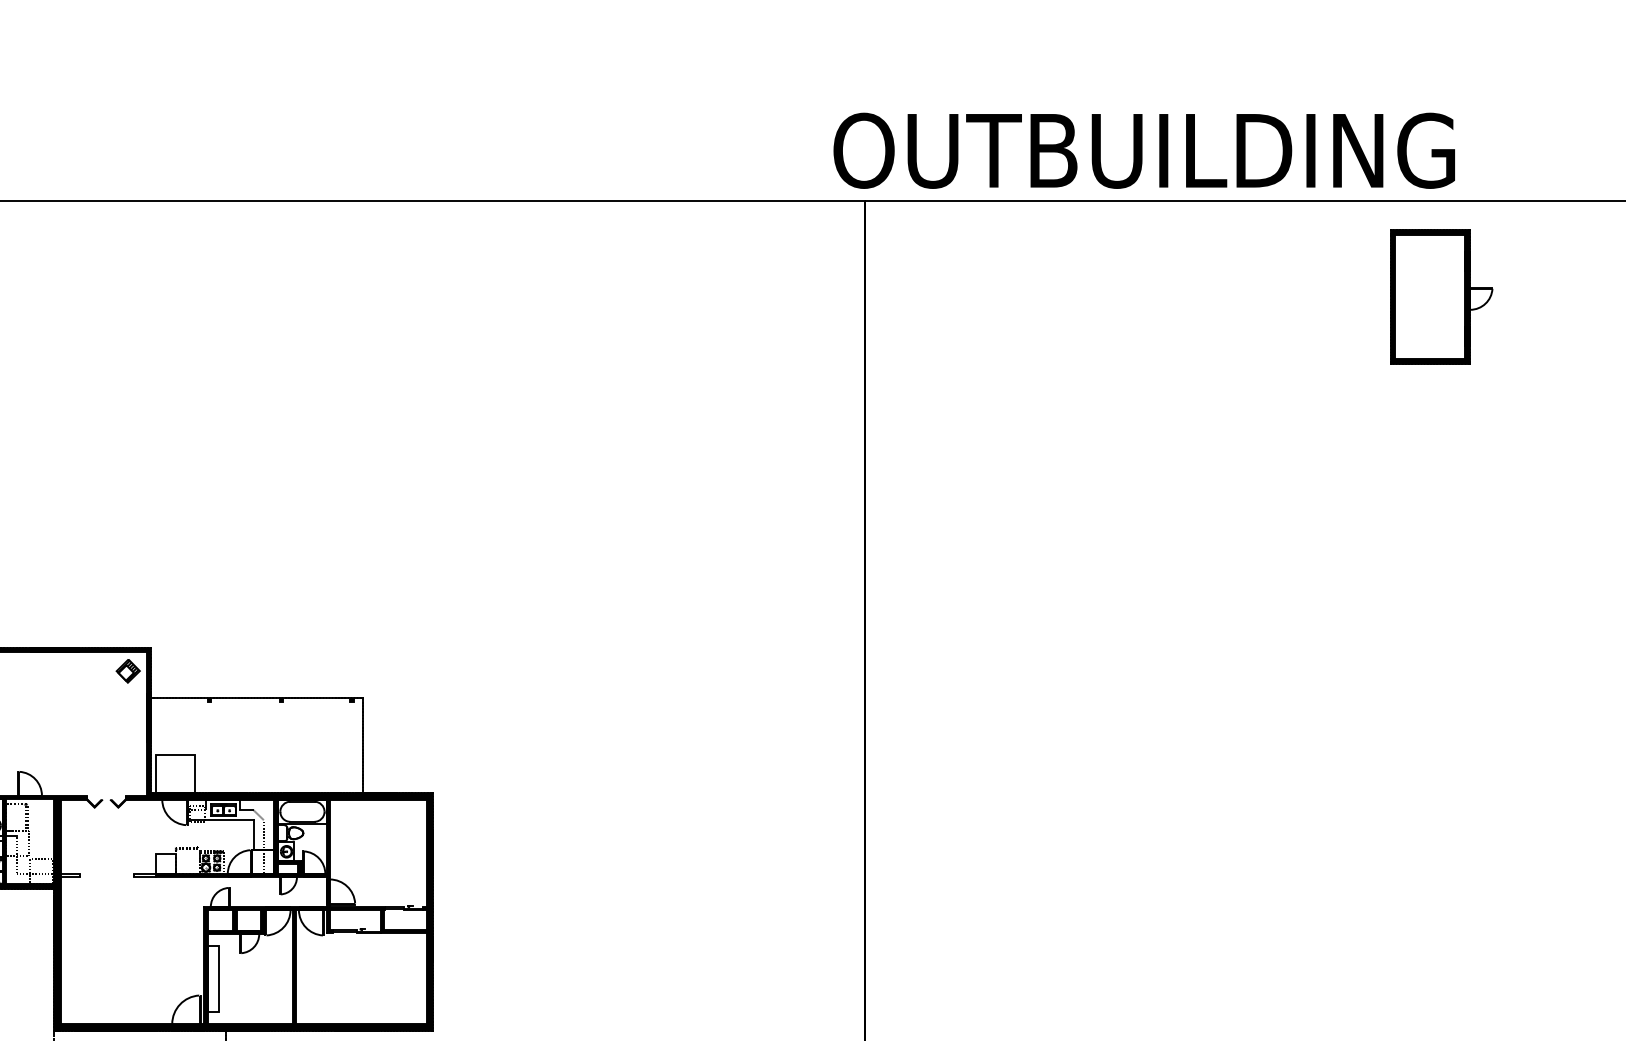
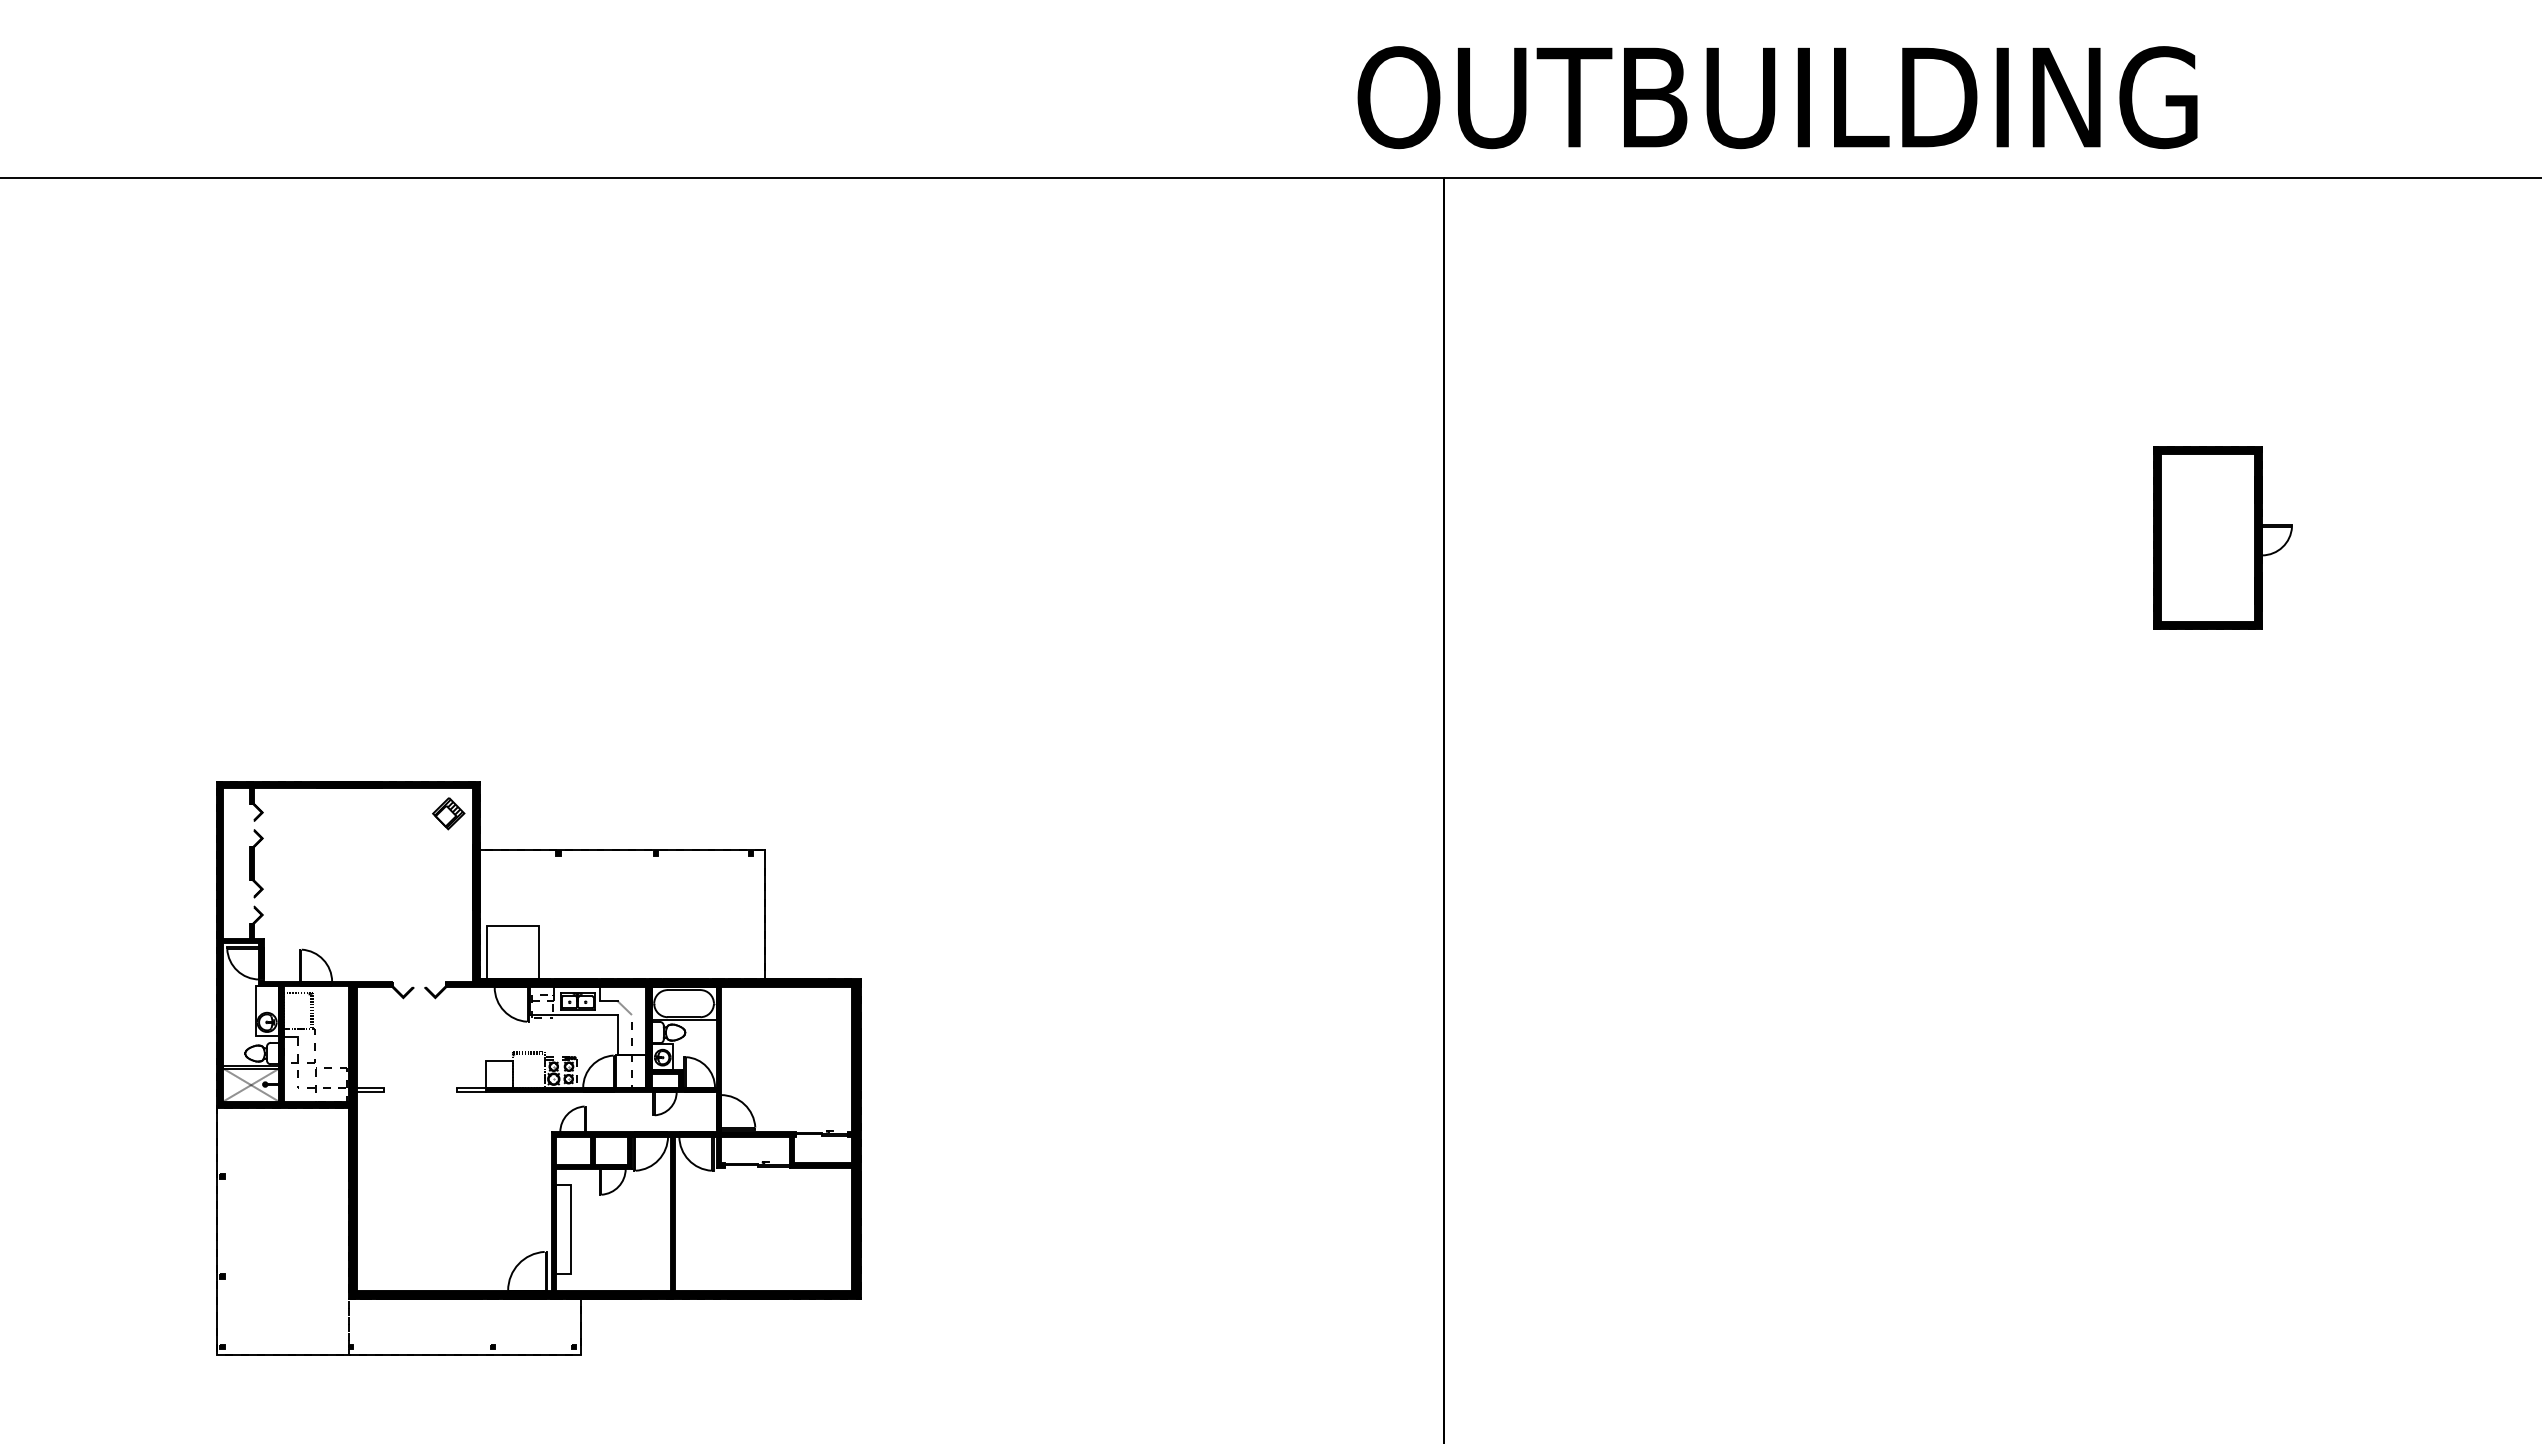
text: (1144, 150) -> (1777, 97), moved
part: (1441, 296) -> (2222, 537), moved

